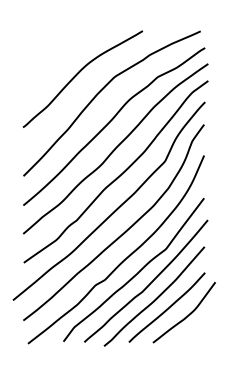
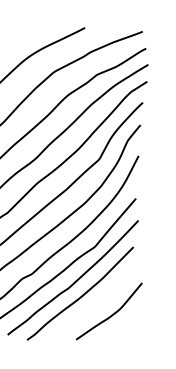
curve: (166, 308) -> (91, 306), removed

